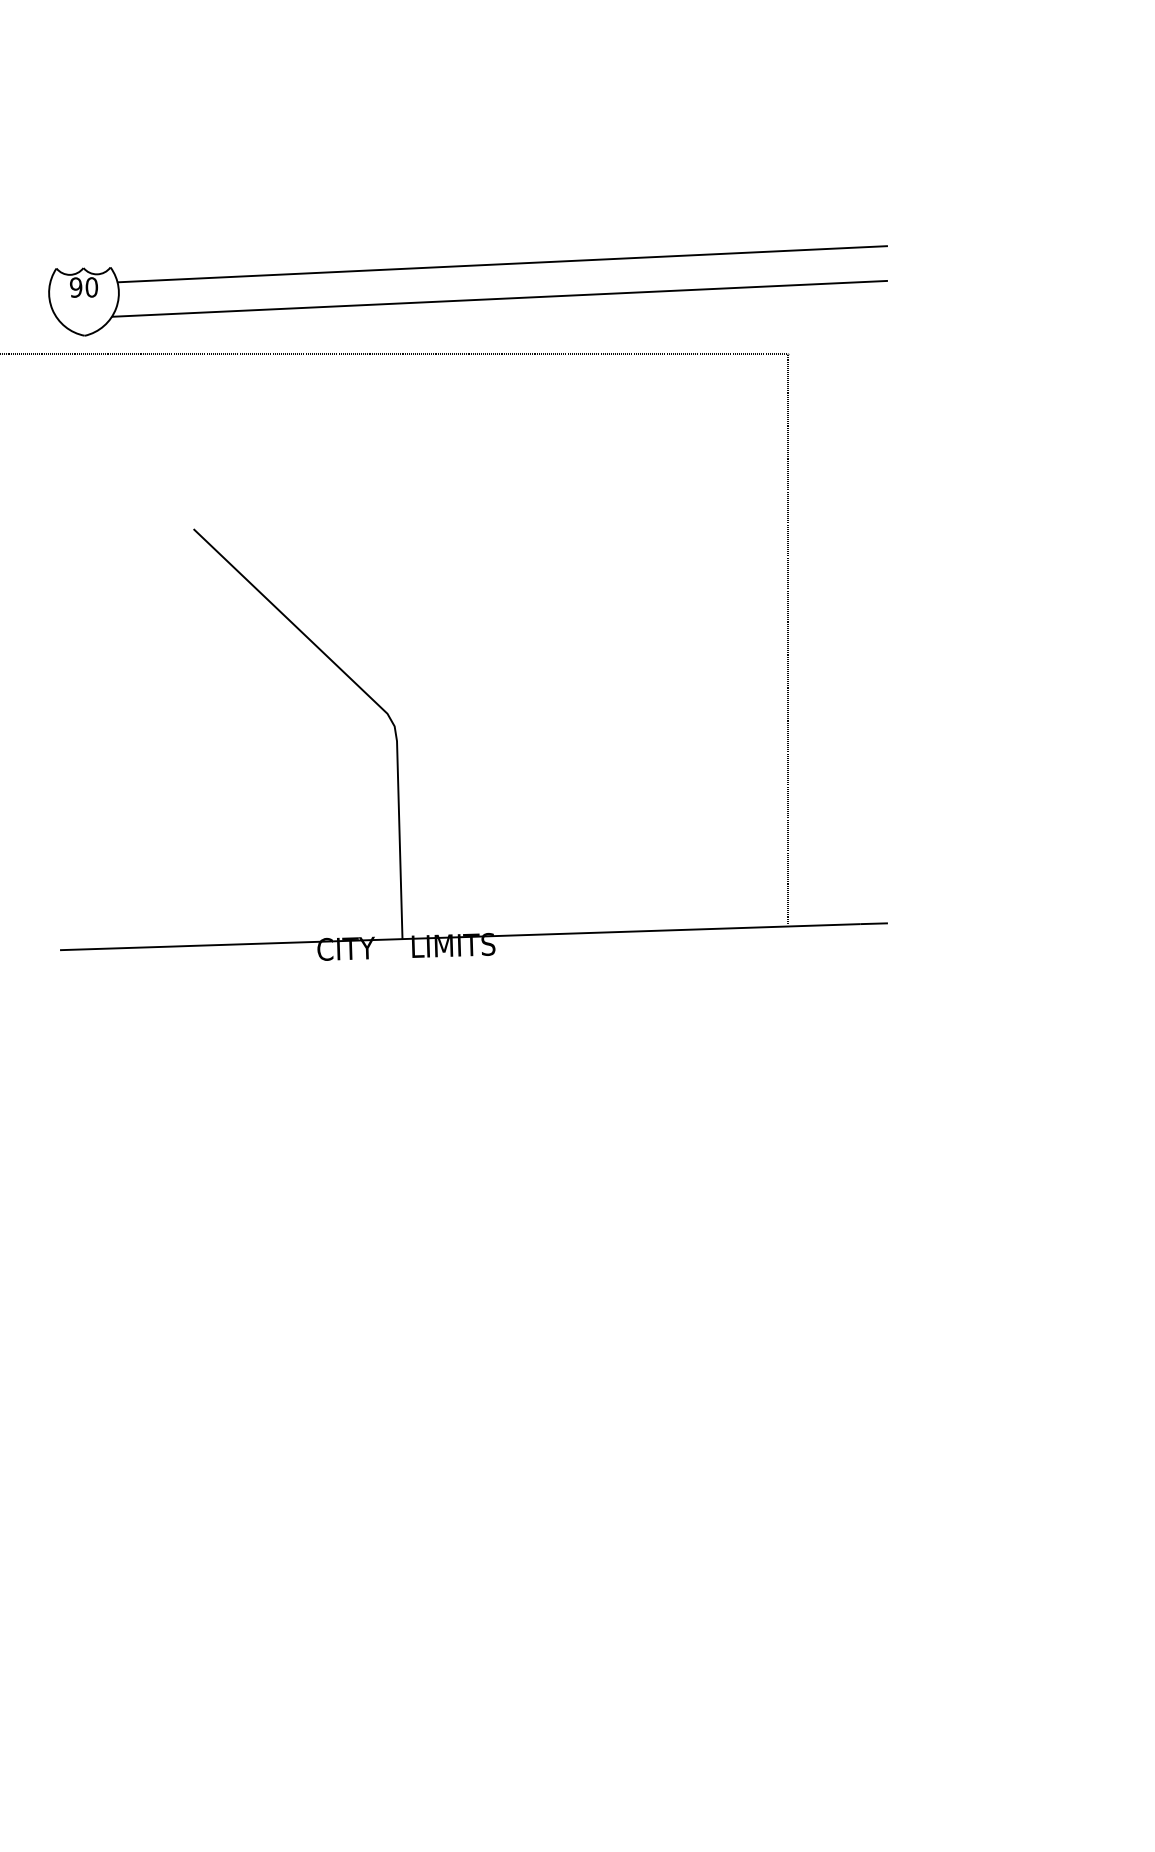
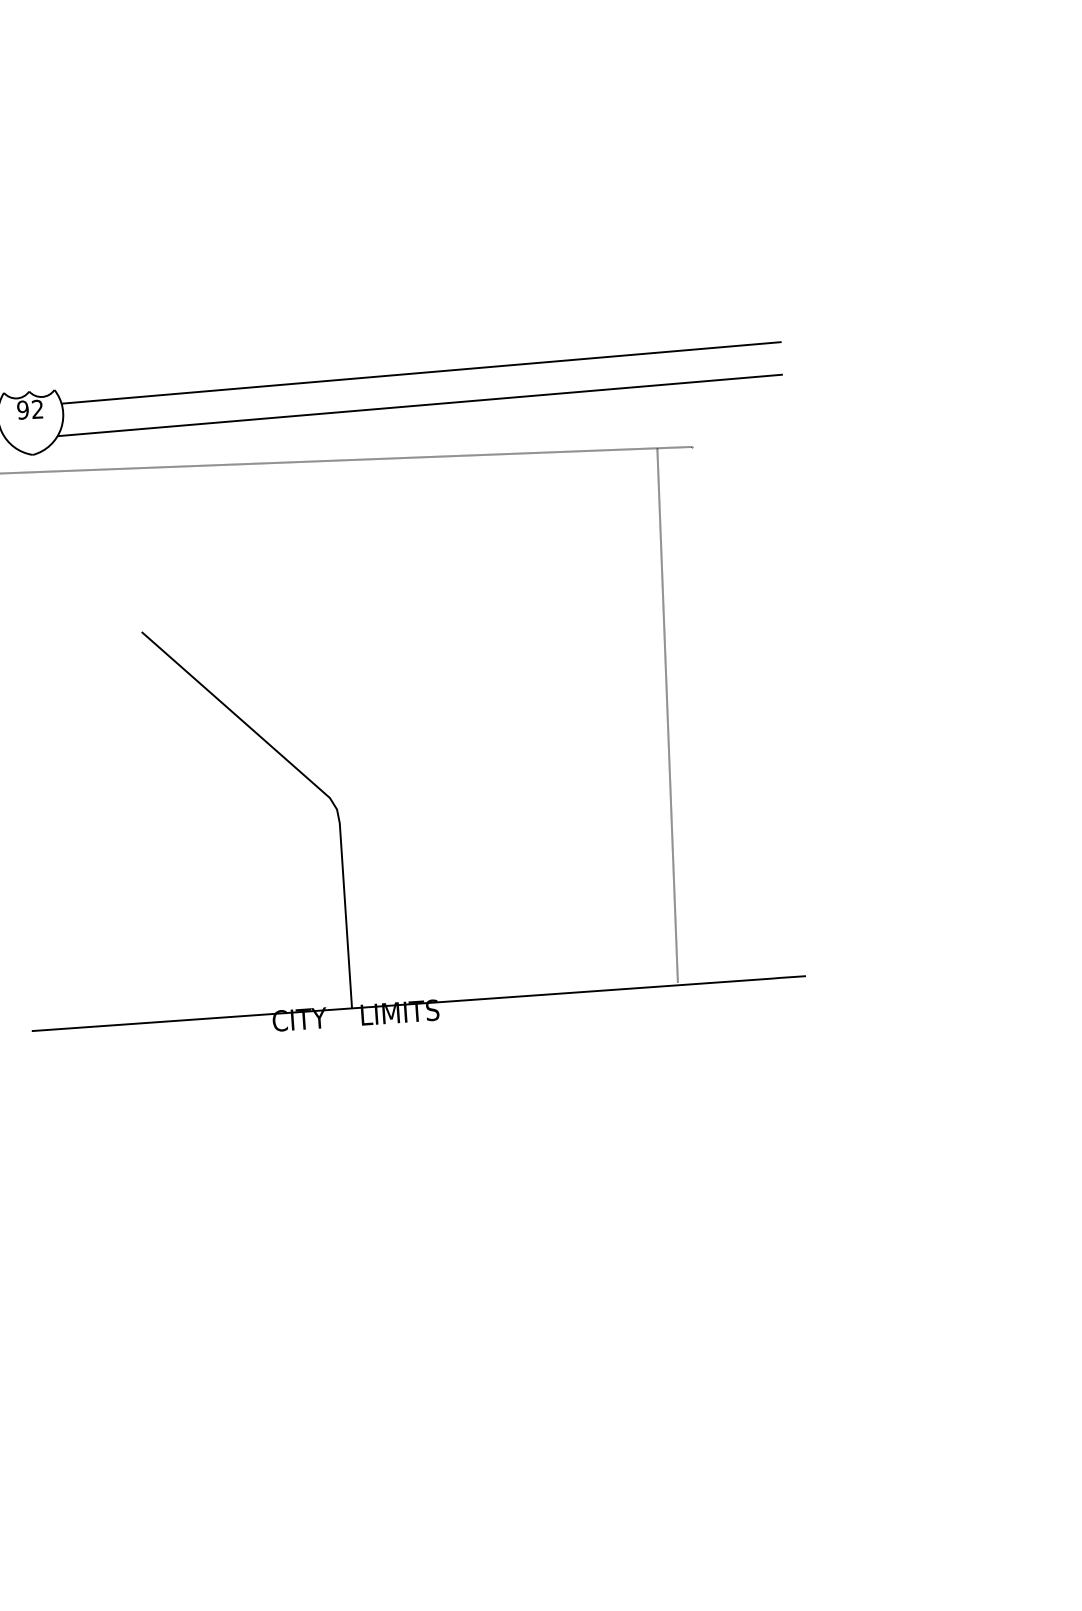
text: (91, 287) -> (37, 409), 90 -> 92
line: (788, 639) -> (668, 715), moved

